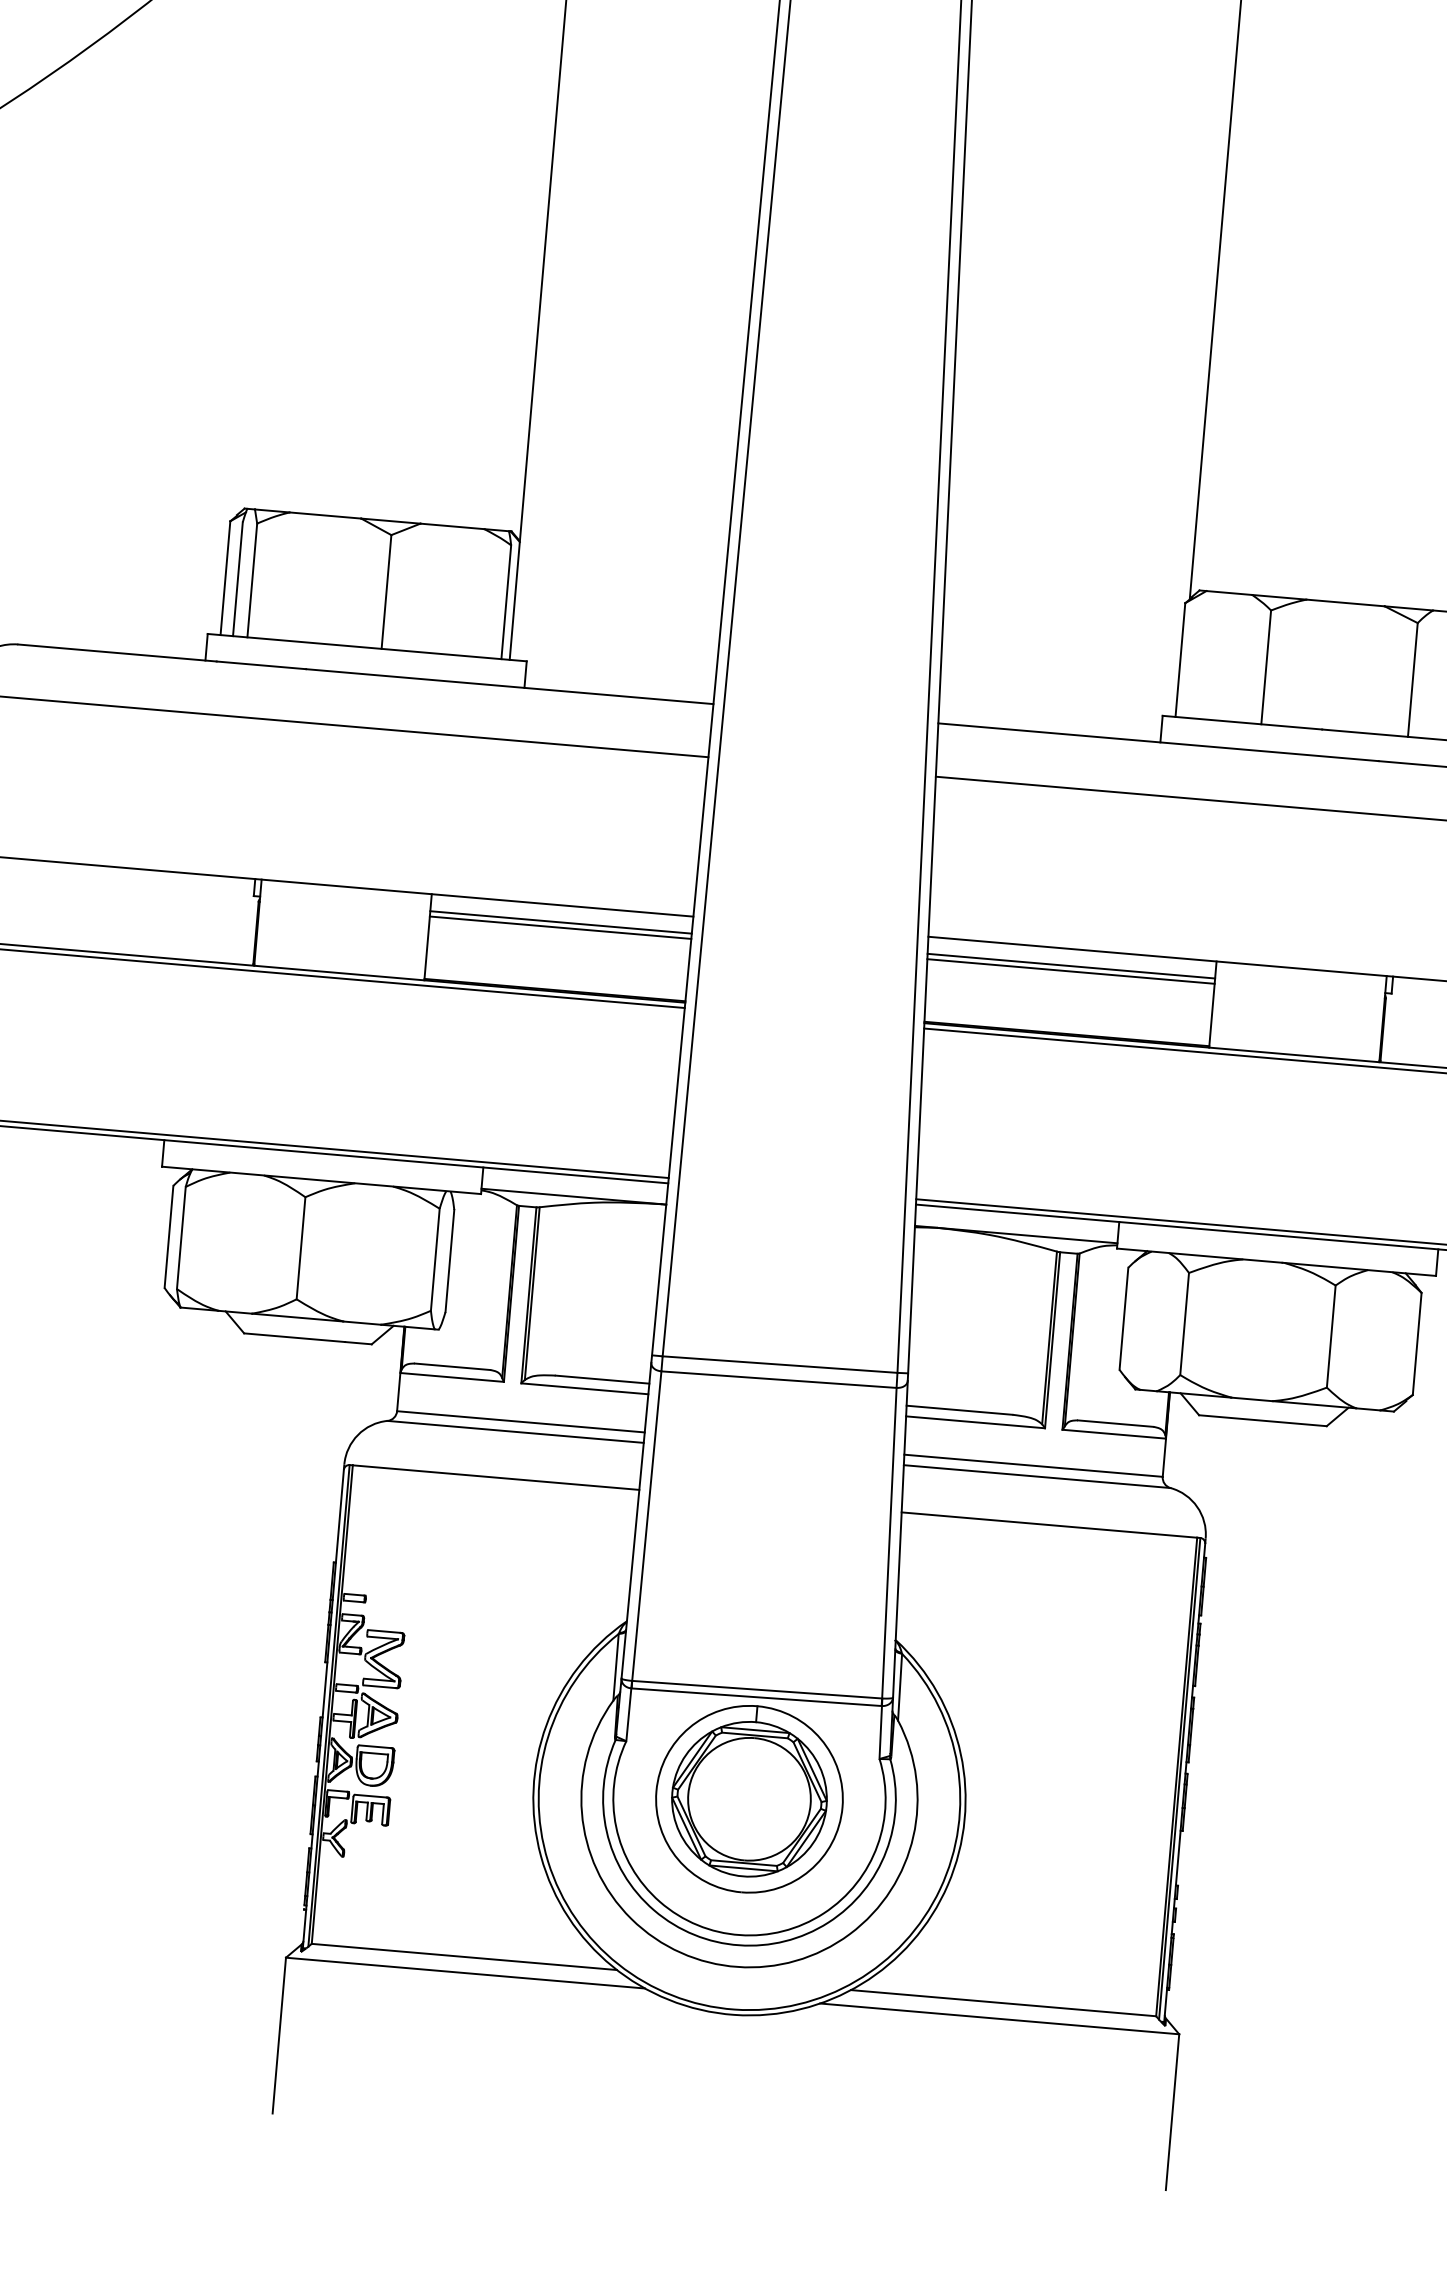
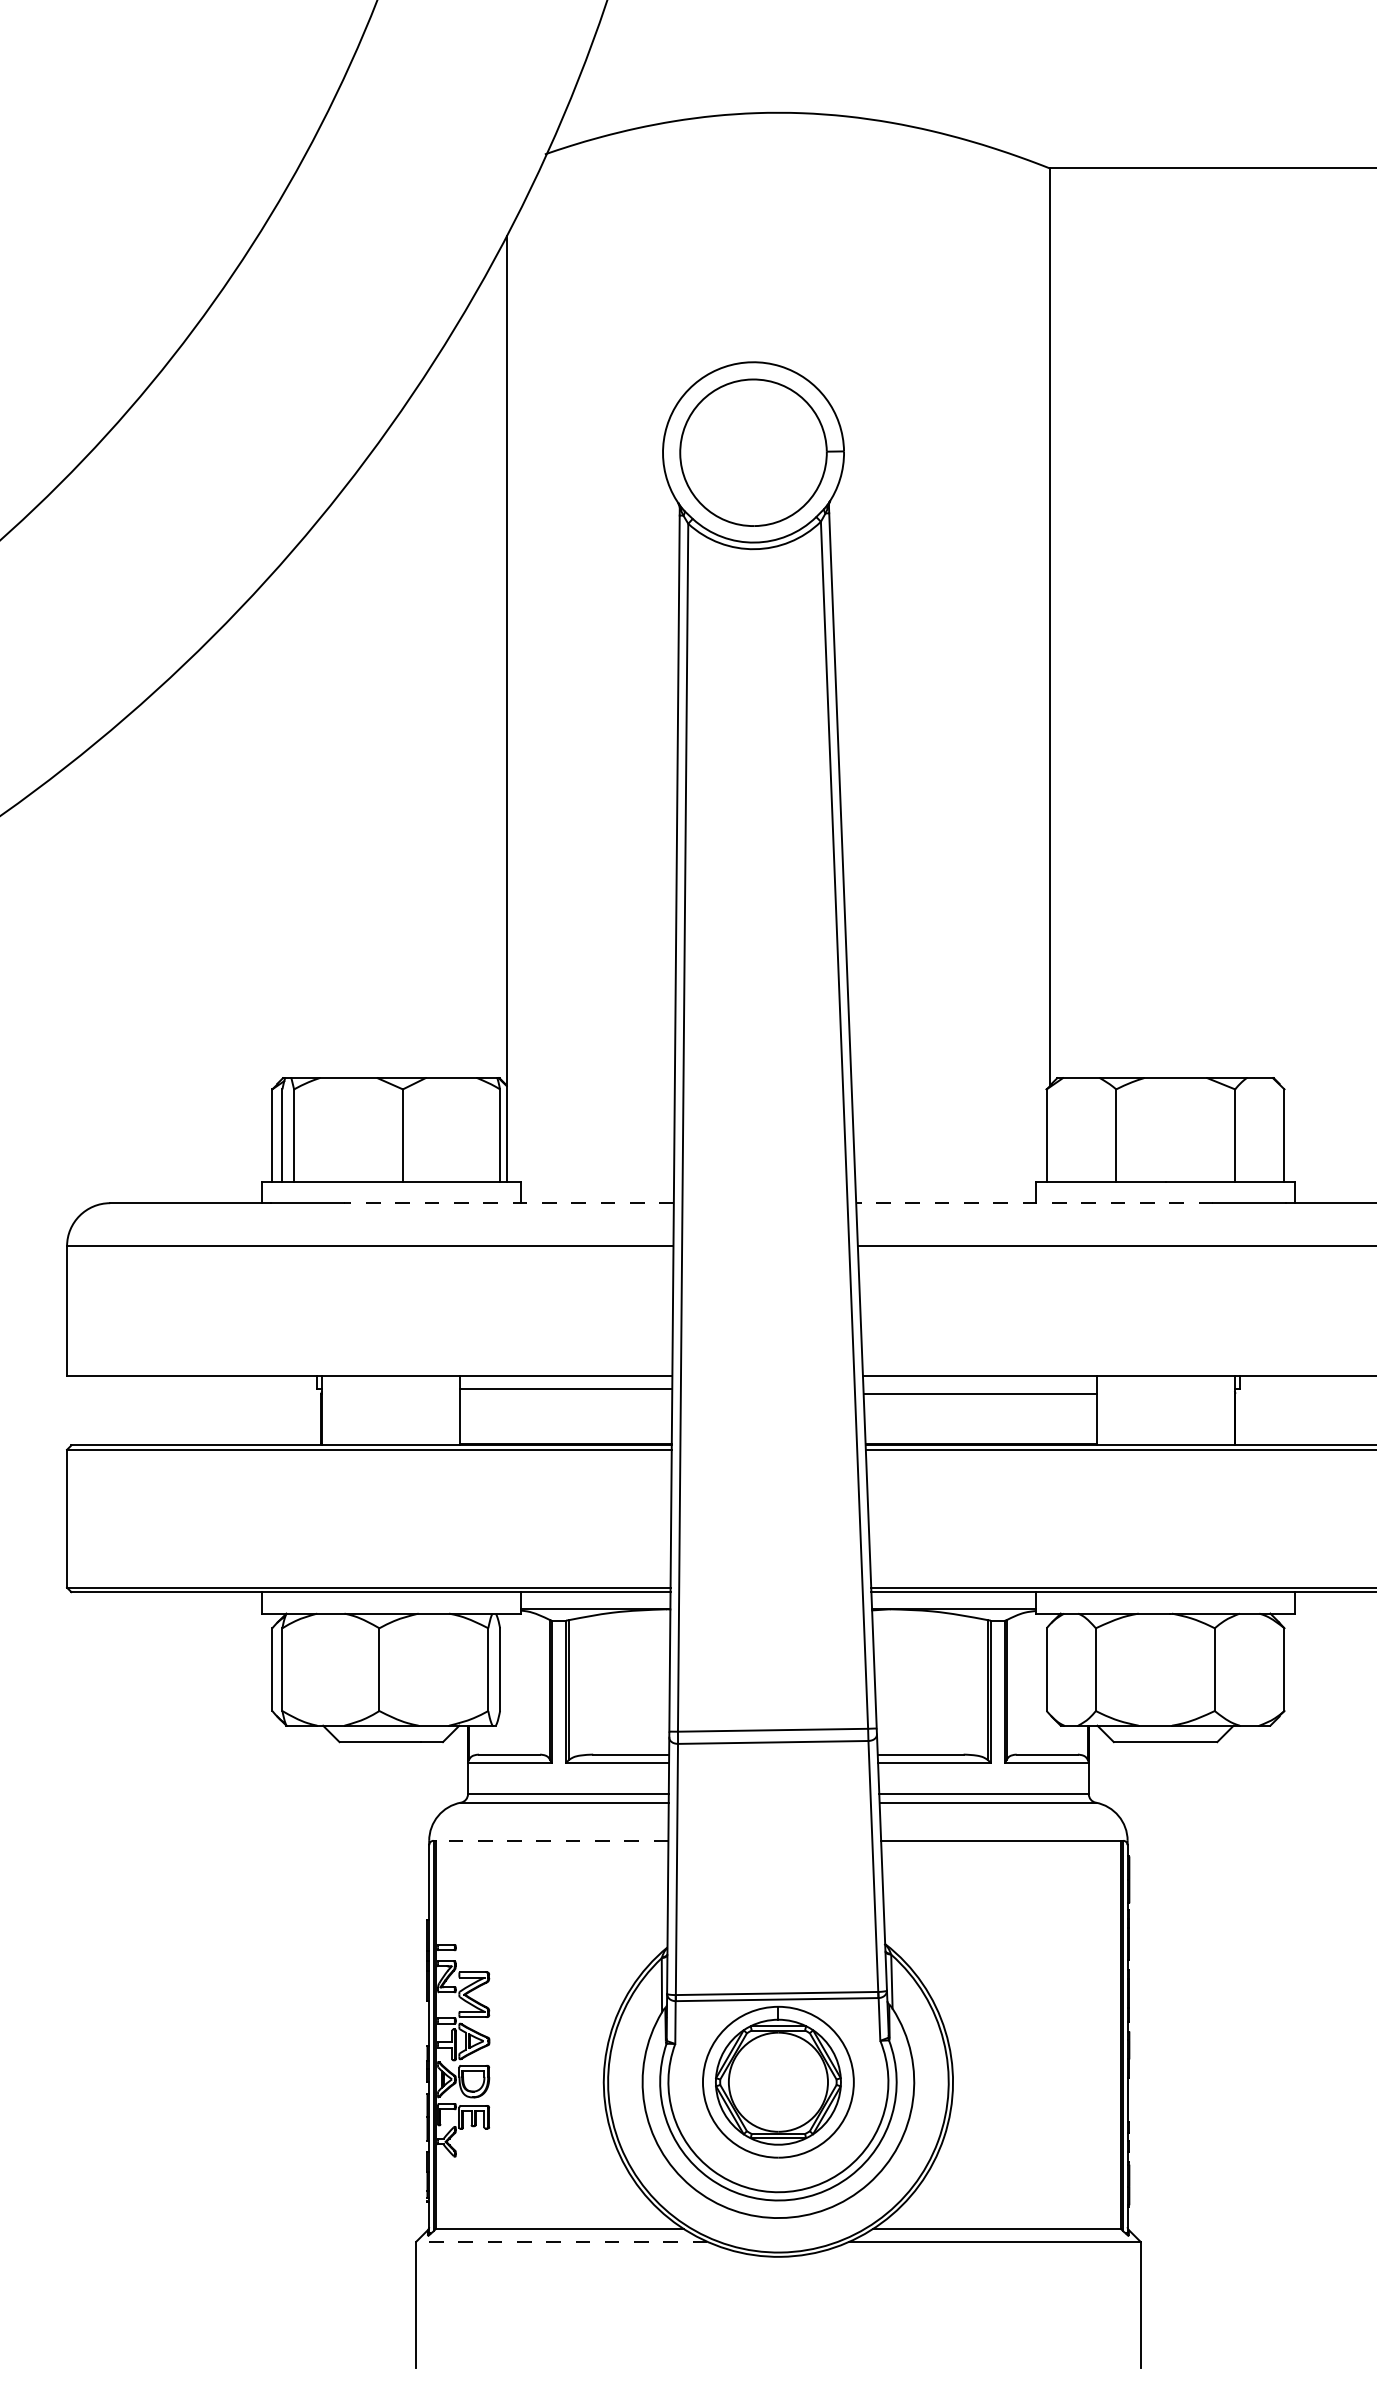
line: (509, 686) -> (508, 1203), solid -> dashed
line: (1158, 742) -> (1034, 1203), solid -> dashed
line: (560, 927) -> (566, 1393), removed
line: (1070, 966) -> (979, 1389), removed
line: (495, 1477) -> (551, 1840), solid -> dashed
line: (465, 1972) -> (561, 2241), solid -> dashed

